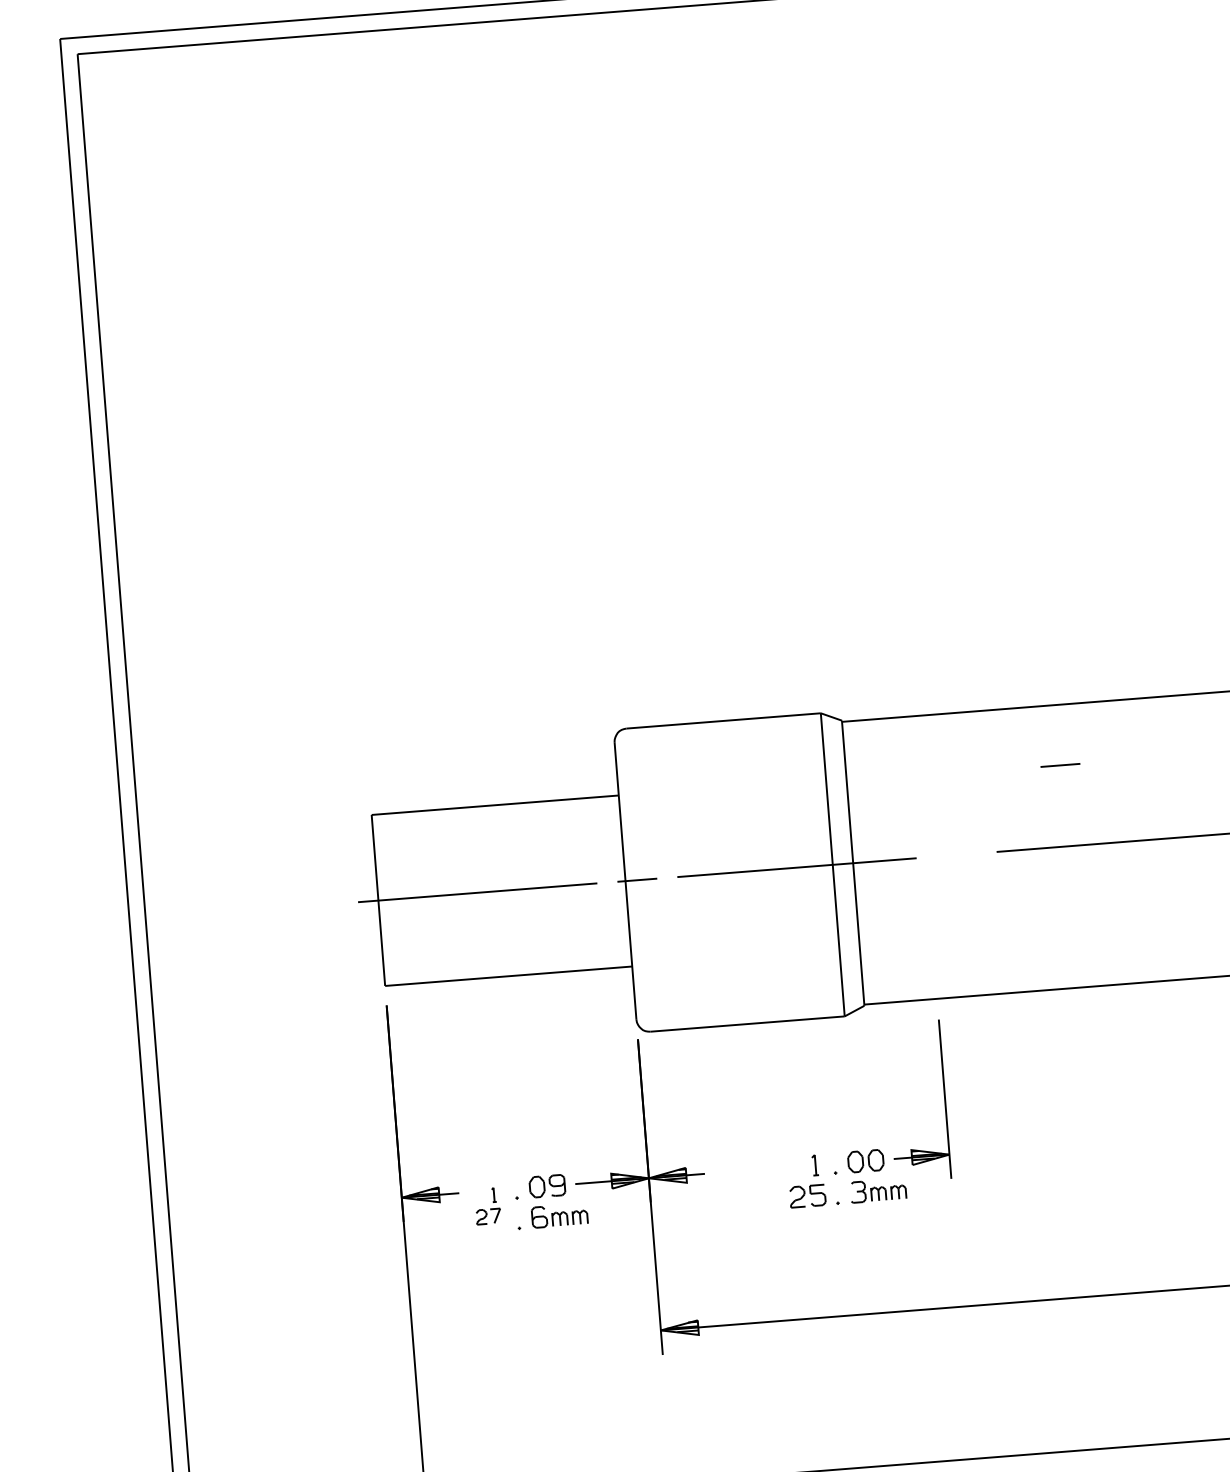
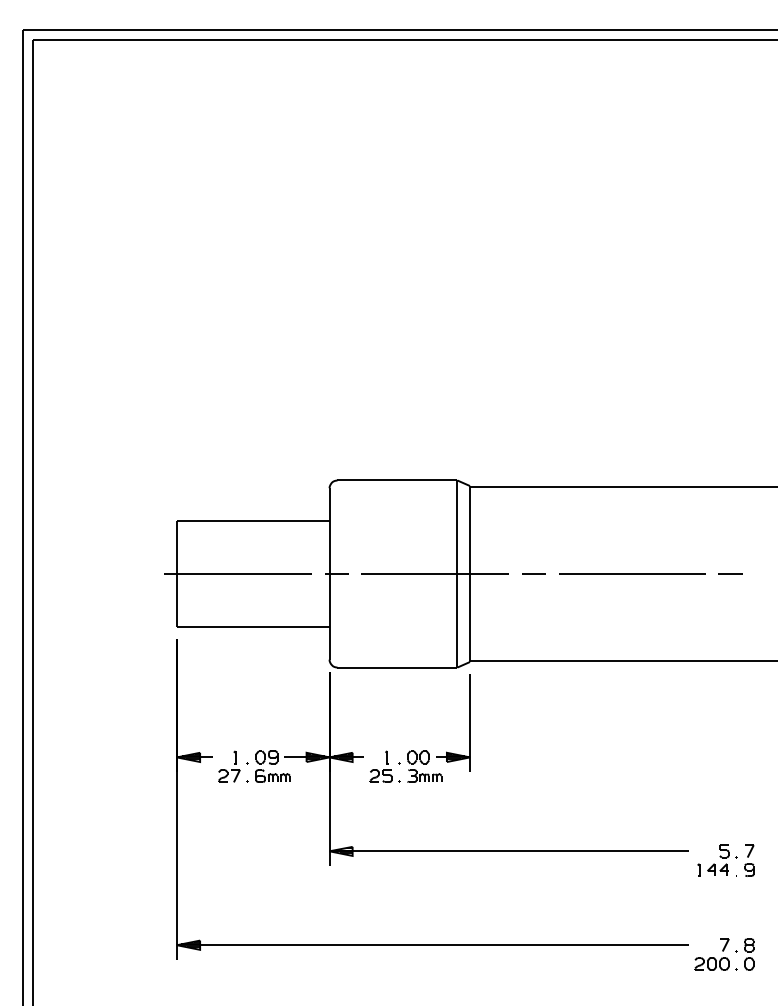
line: (1059, 764) -> (533, 573), moved
part: (871, 1149) -> (422, 750), moved
part: (488, 1205) -> (229, 766), size x1.43

